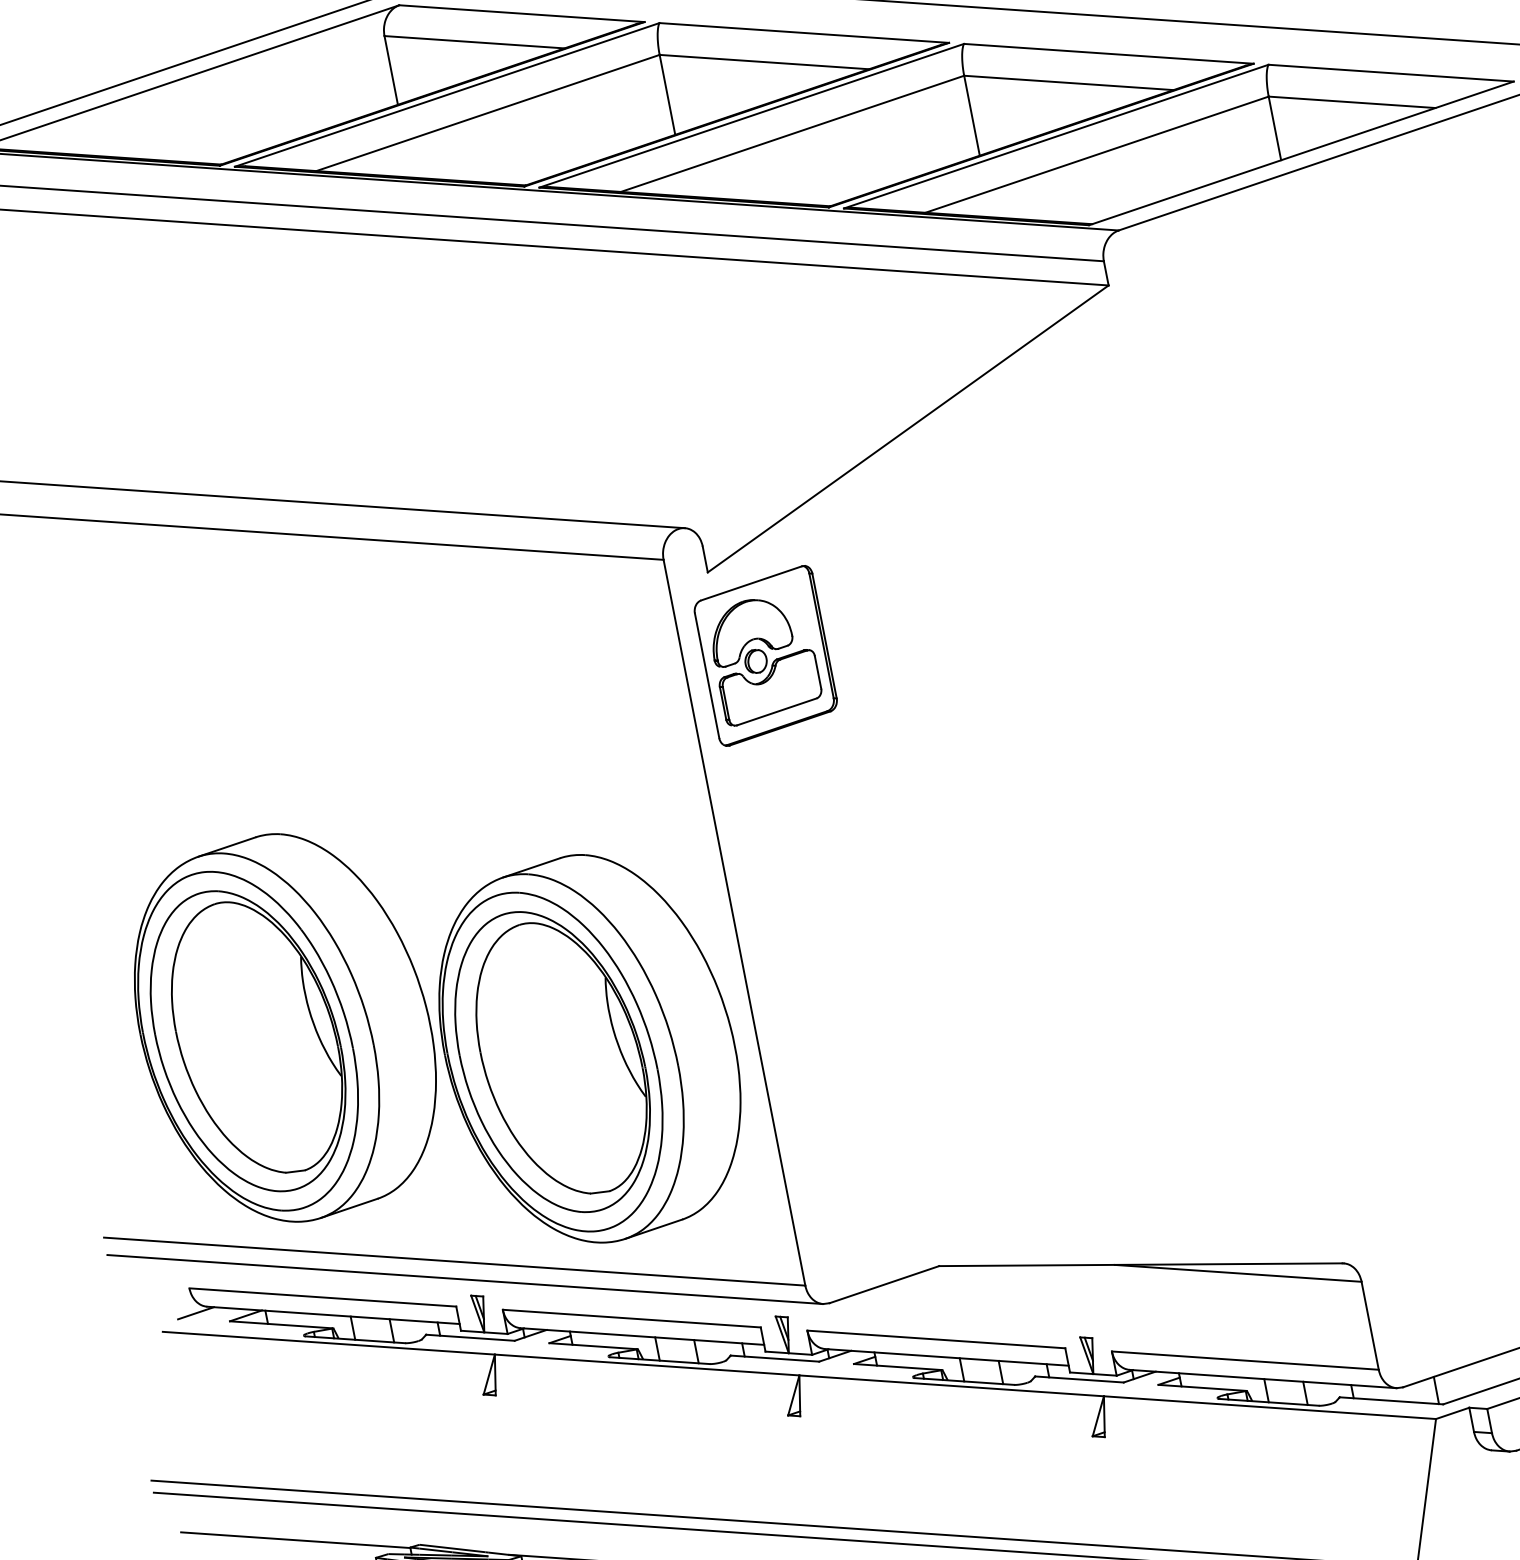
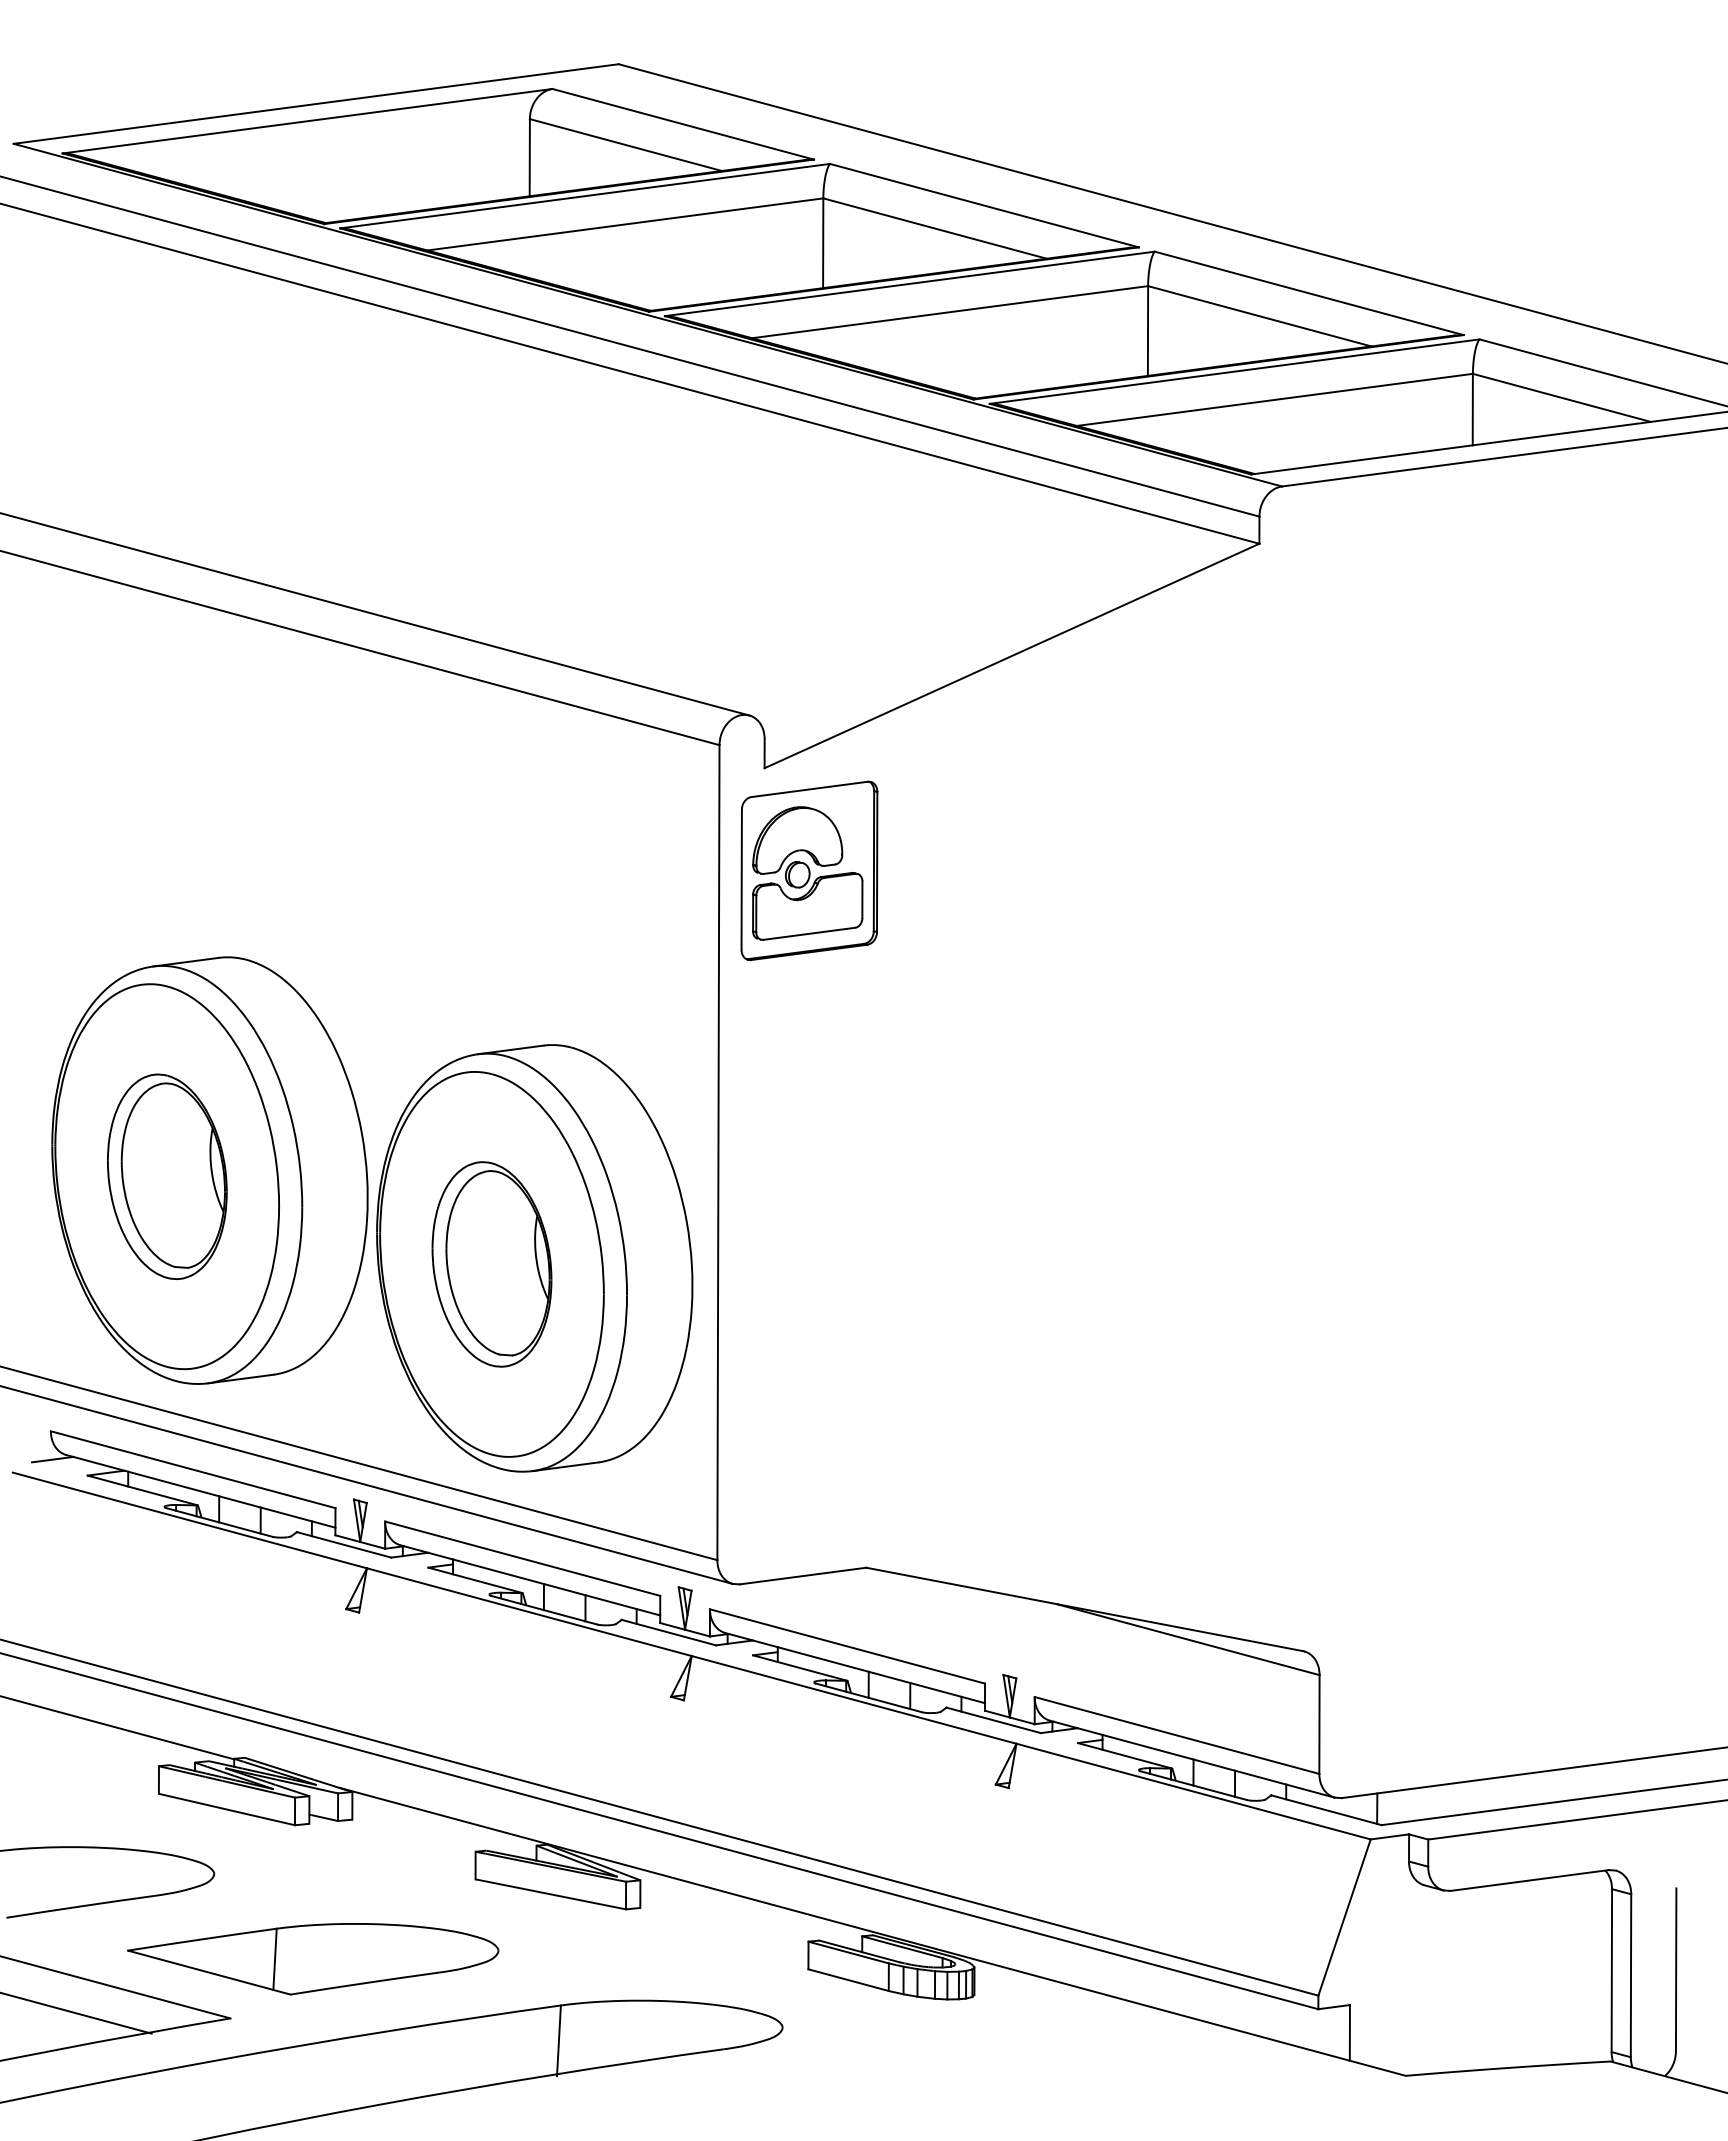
part: (248, 1041) -> (167, 1176), size x0.6
part: (552, 1062) -> (491, 1264), size x0.6

